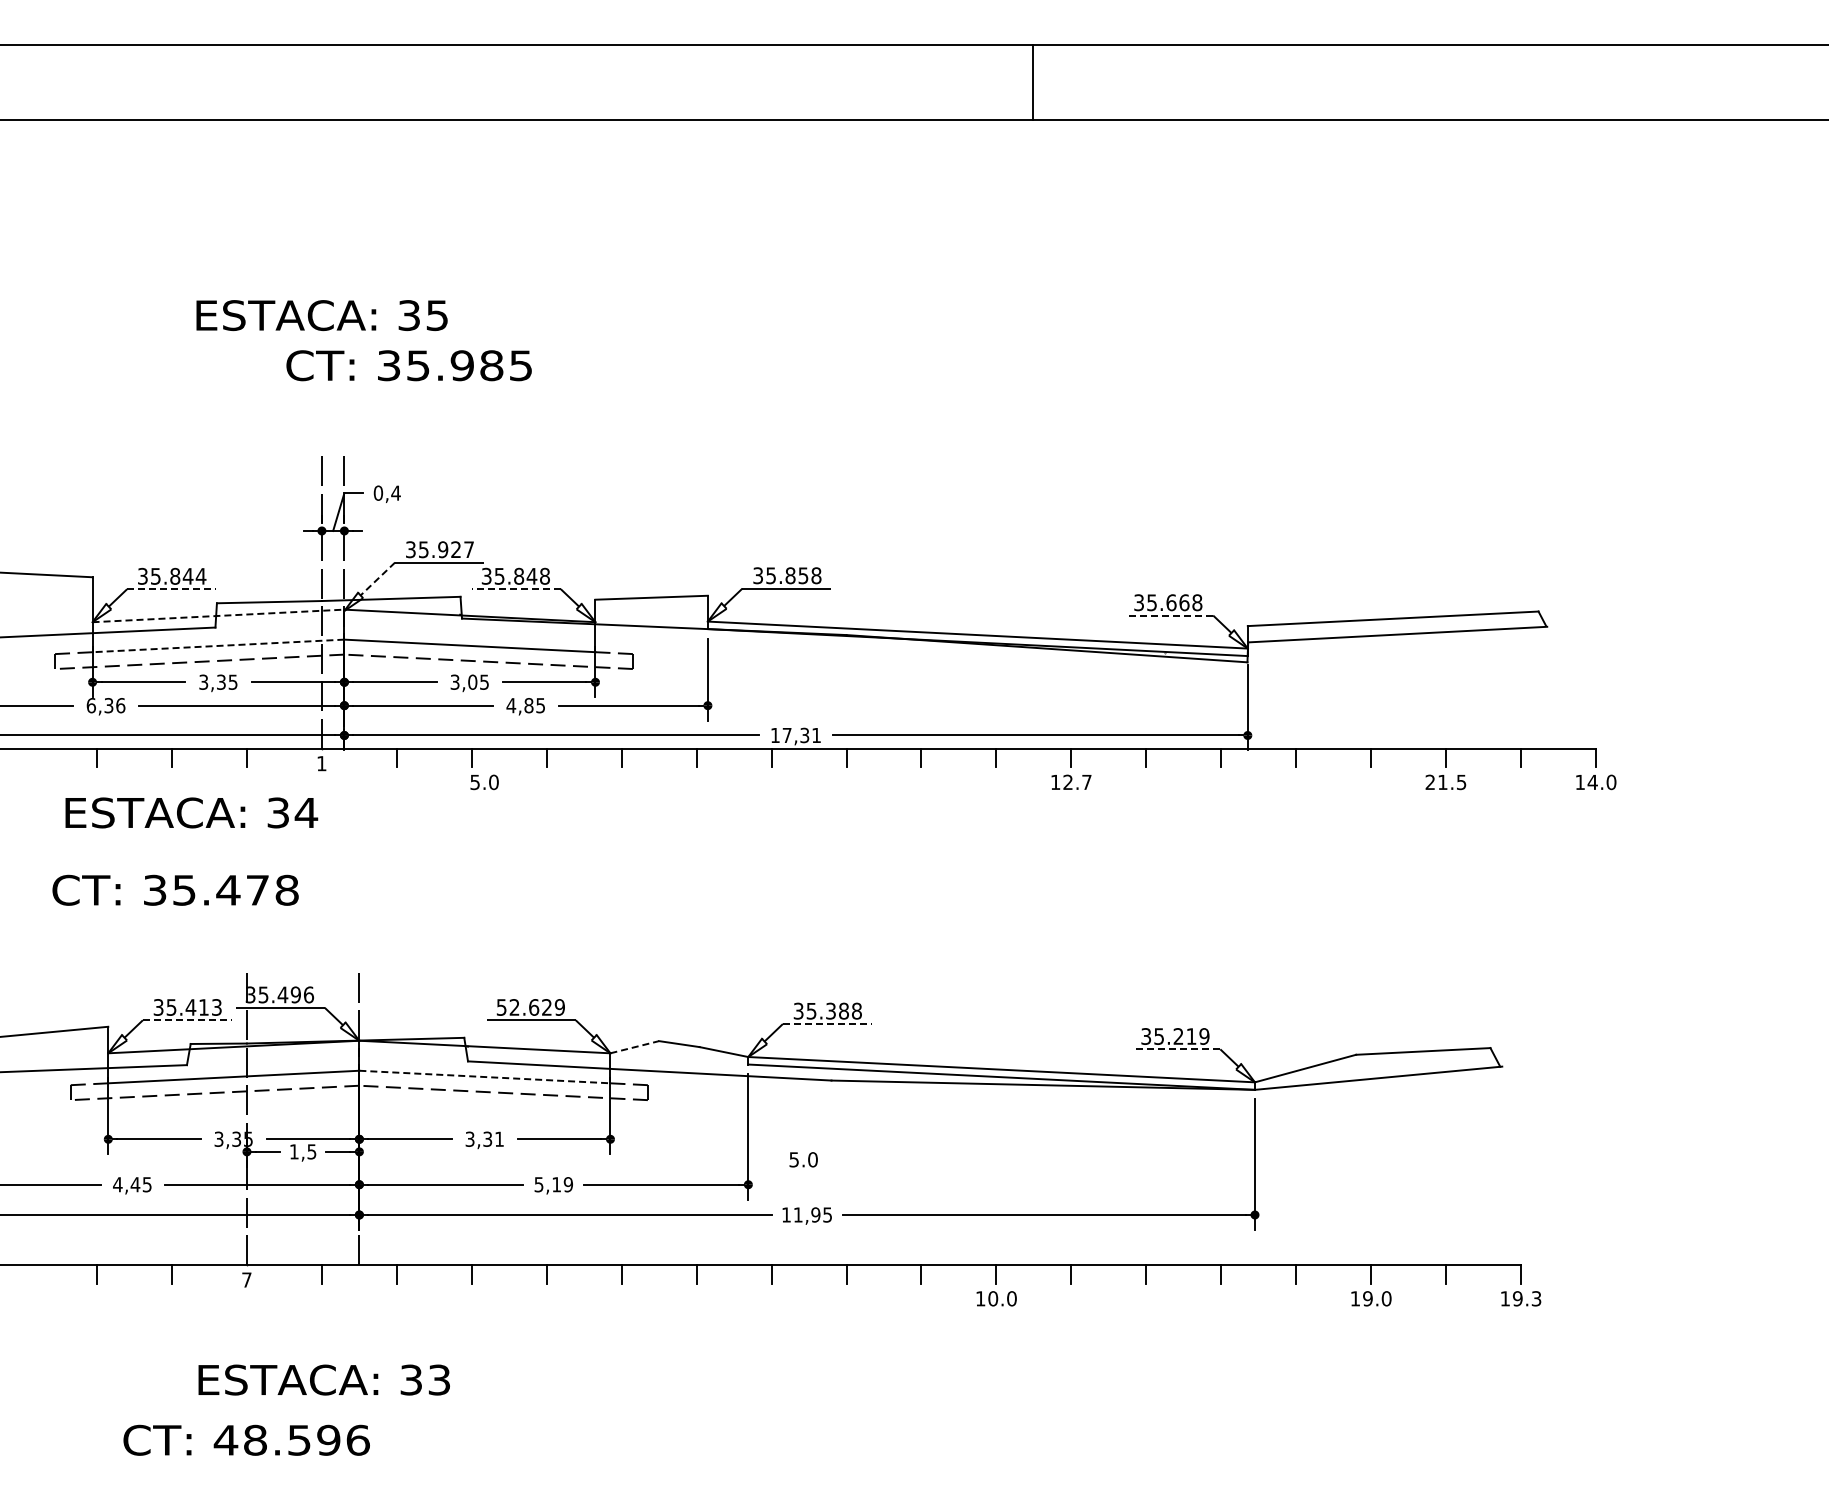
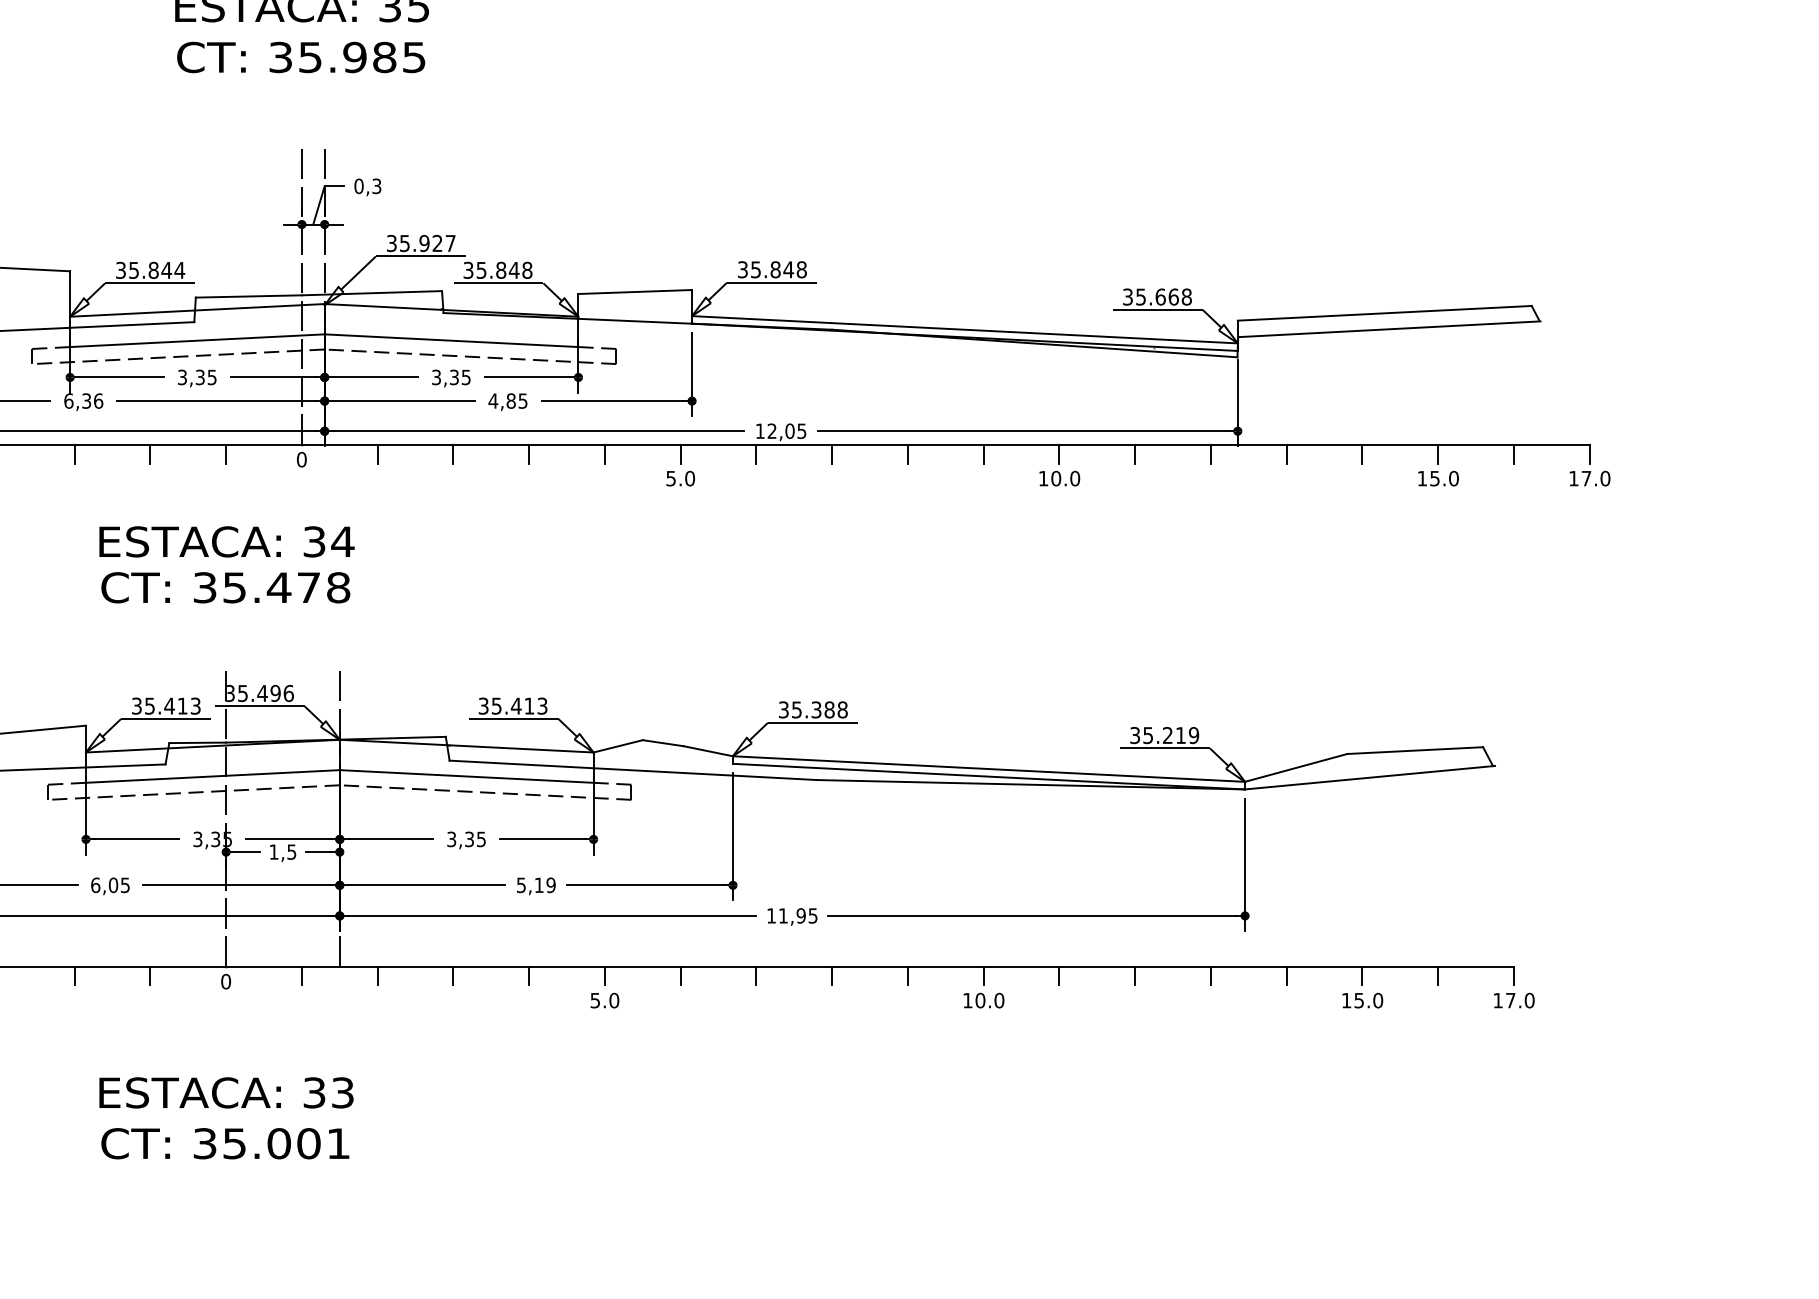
text: (408, 365) -> (300, 57), moved
text: (395, 492) -> (376, 185), 0,4 -> 0,3
text: (803, 575) -> (788, 269), 35.858 -> 35.848
line: (377, 579) -> (358, 273), dashed -> solid
line: (172, 589) -> (150, 283), dashed -> solid
line: (515, 589) -> (497, 283), dashed -> solid
line: (218, 615) -> (197, 309), dashed -> solid
line: (1168, 615) -> (1157, 309), dashed -> solid
line: (217, 645) -> (196, 340), dashed -> solid
text: (472, 681) -> (454, 376), 3,05 -> 3,35
text: (801, 735) -> (786, 431), 17,31 -> 12,05
text: (321, 763) -> (301, 459), 1 -> 0
text: (1592, 781) -> (1586, 477), 14.0 -> 17.0
text: (484, 782) -> (680, 478), moved
text: (1077, 782) -> (1065, 478), 12.7 -> 10.0
text: (1445, 782) -> (1437, 478), 21.5 -> 15.0
text: (191, 812) -> (226, 541), moved
text: (175, 889) -> (225, 586), moved
text: (530, 1007) -> (512, 706), 52.629 -> 35.413
line: (187, 1020) -> (166, 719), dashed -> solid
line: (827, 1024) -> (812, 723), dashed -> solid
line: (635, 1047) -> (618, 746), dashed -> solid
line: (1175, 1049) -> (1164, 748), dashed -> solid
line: (484, 1077) -> (466, 776), dashed -> solid
text: (499, 1138) -> (481, 838), 3,31 -> 3,35
text: (803, 1159) -> (604, 1000), moved
text: (126, 1184) -> (104, 885), 4,45 -> 6,05
text: (246, 1279) -> (225, 981), 7 -> 0
text: (1367, 1298) -> (1358, 1000), 19.0 -> 15.0
text: (1526, 1298) -> (1519, 1000), 19.3 -> 17.0
text: (323, 1379) -> (225, 1092), moved
text: (291, 1439) -> (271, 1142), 48.596 -> 35.001

